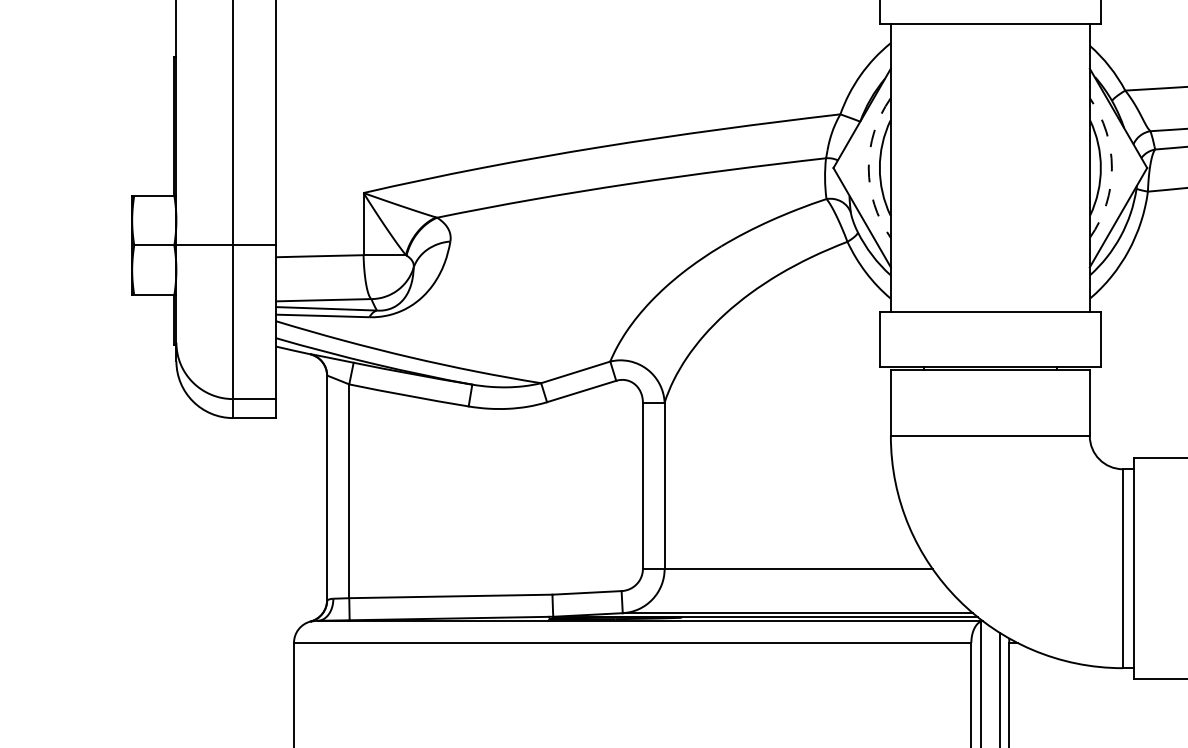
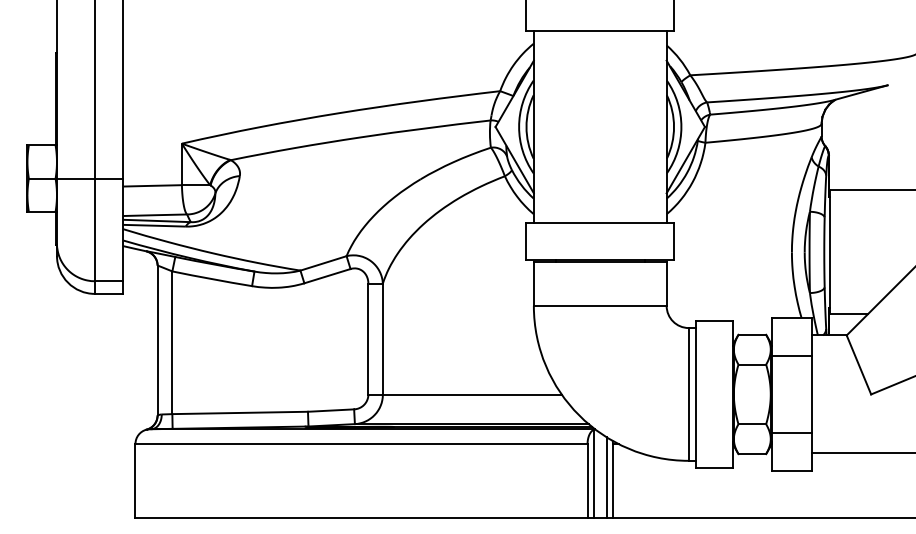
arc: (869, 168) -> (519, 127), dashed -> solid
arc: (1112, 168) -> (681, 127), dashed -> solid

